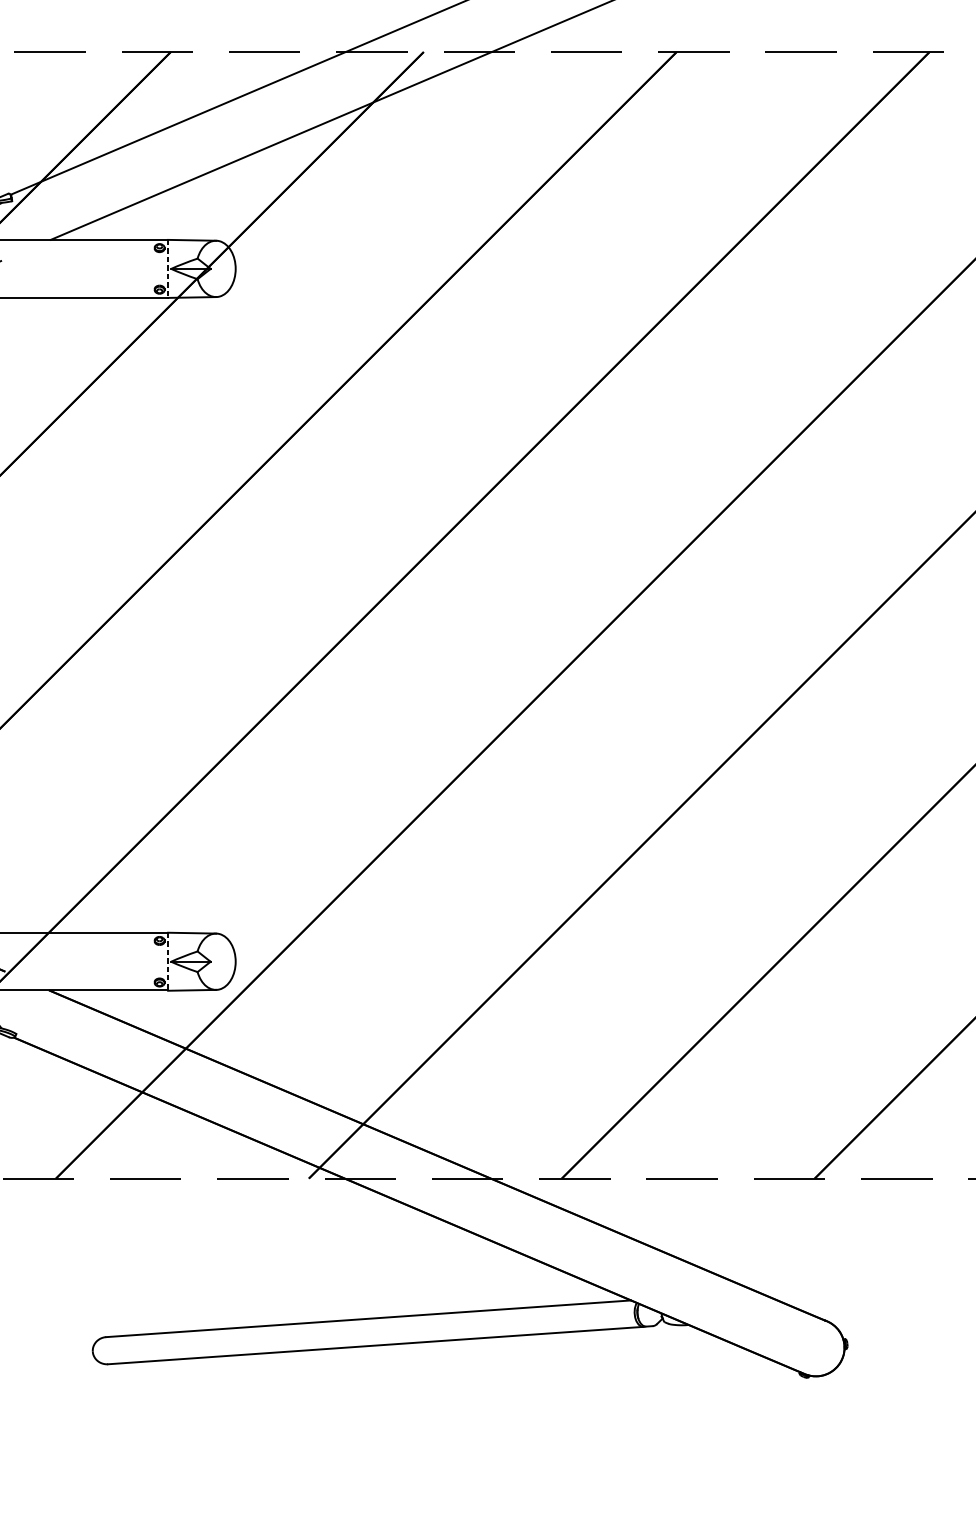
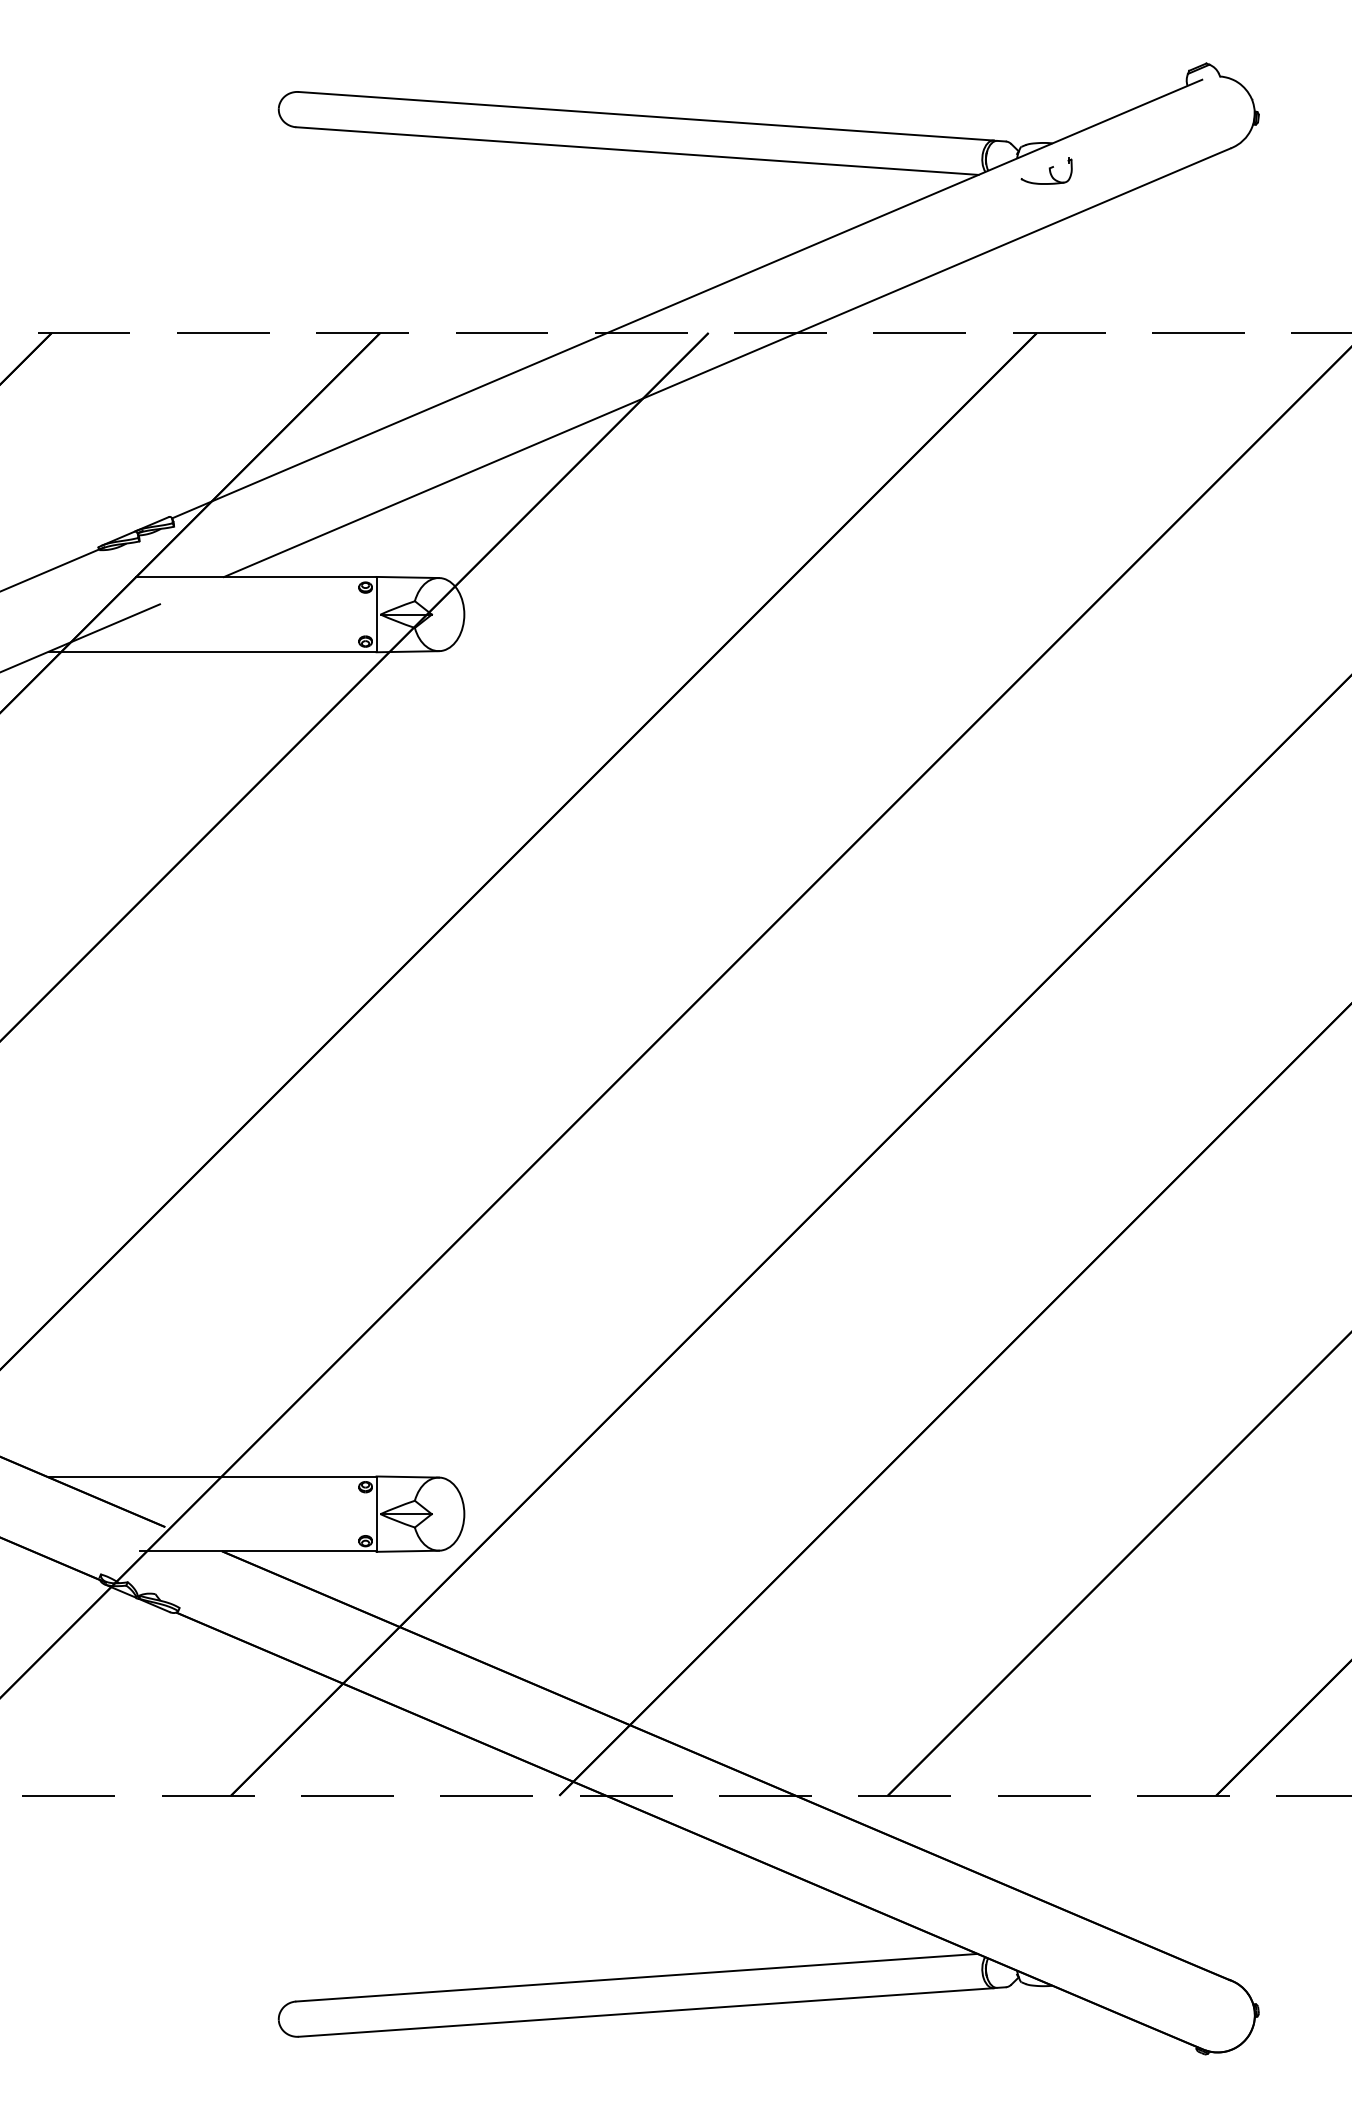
line: (168, 268) -> (376, 614), dashed -> solid
line: (168, 962) -> (376, 1514), dashed -> solid

